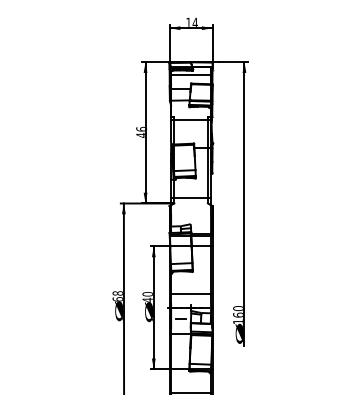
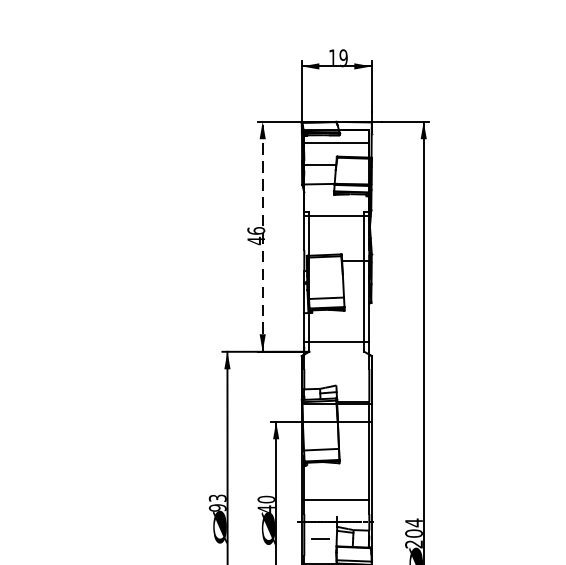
text: (194, 21) -> (342, 55), 14 -> 19
line: (145, 132) -> (262, 236), solid -> dashed
text: (117, 296) -> (217, 503), 68 -> 93
text: (237, 314) -> (412, 532), 160 -> 204

